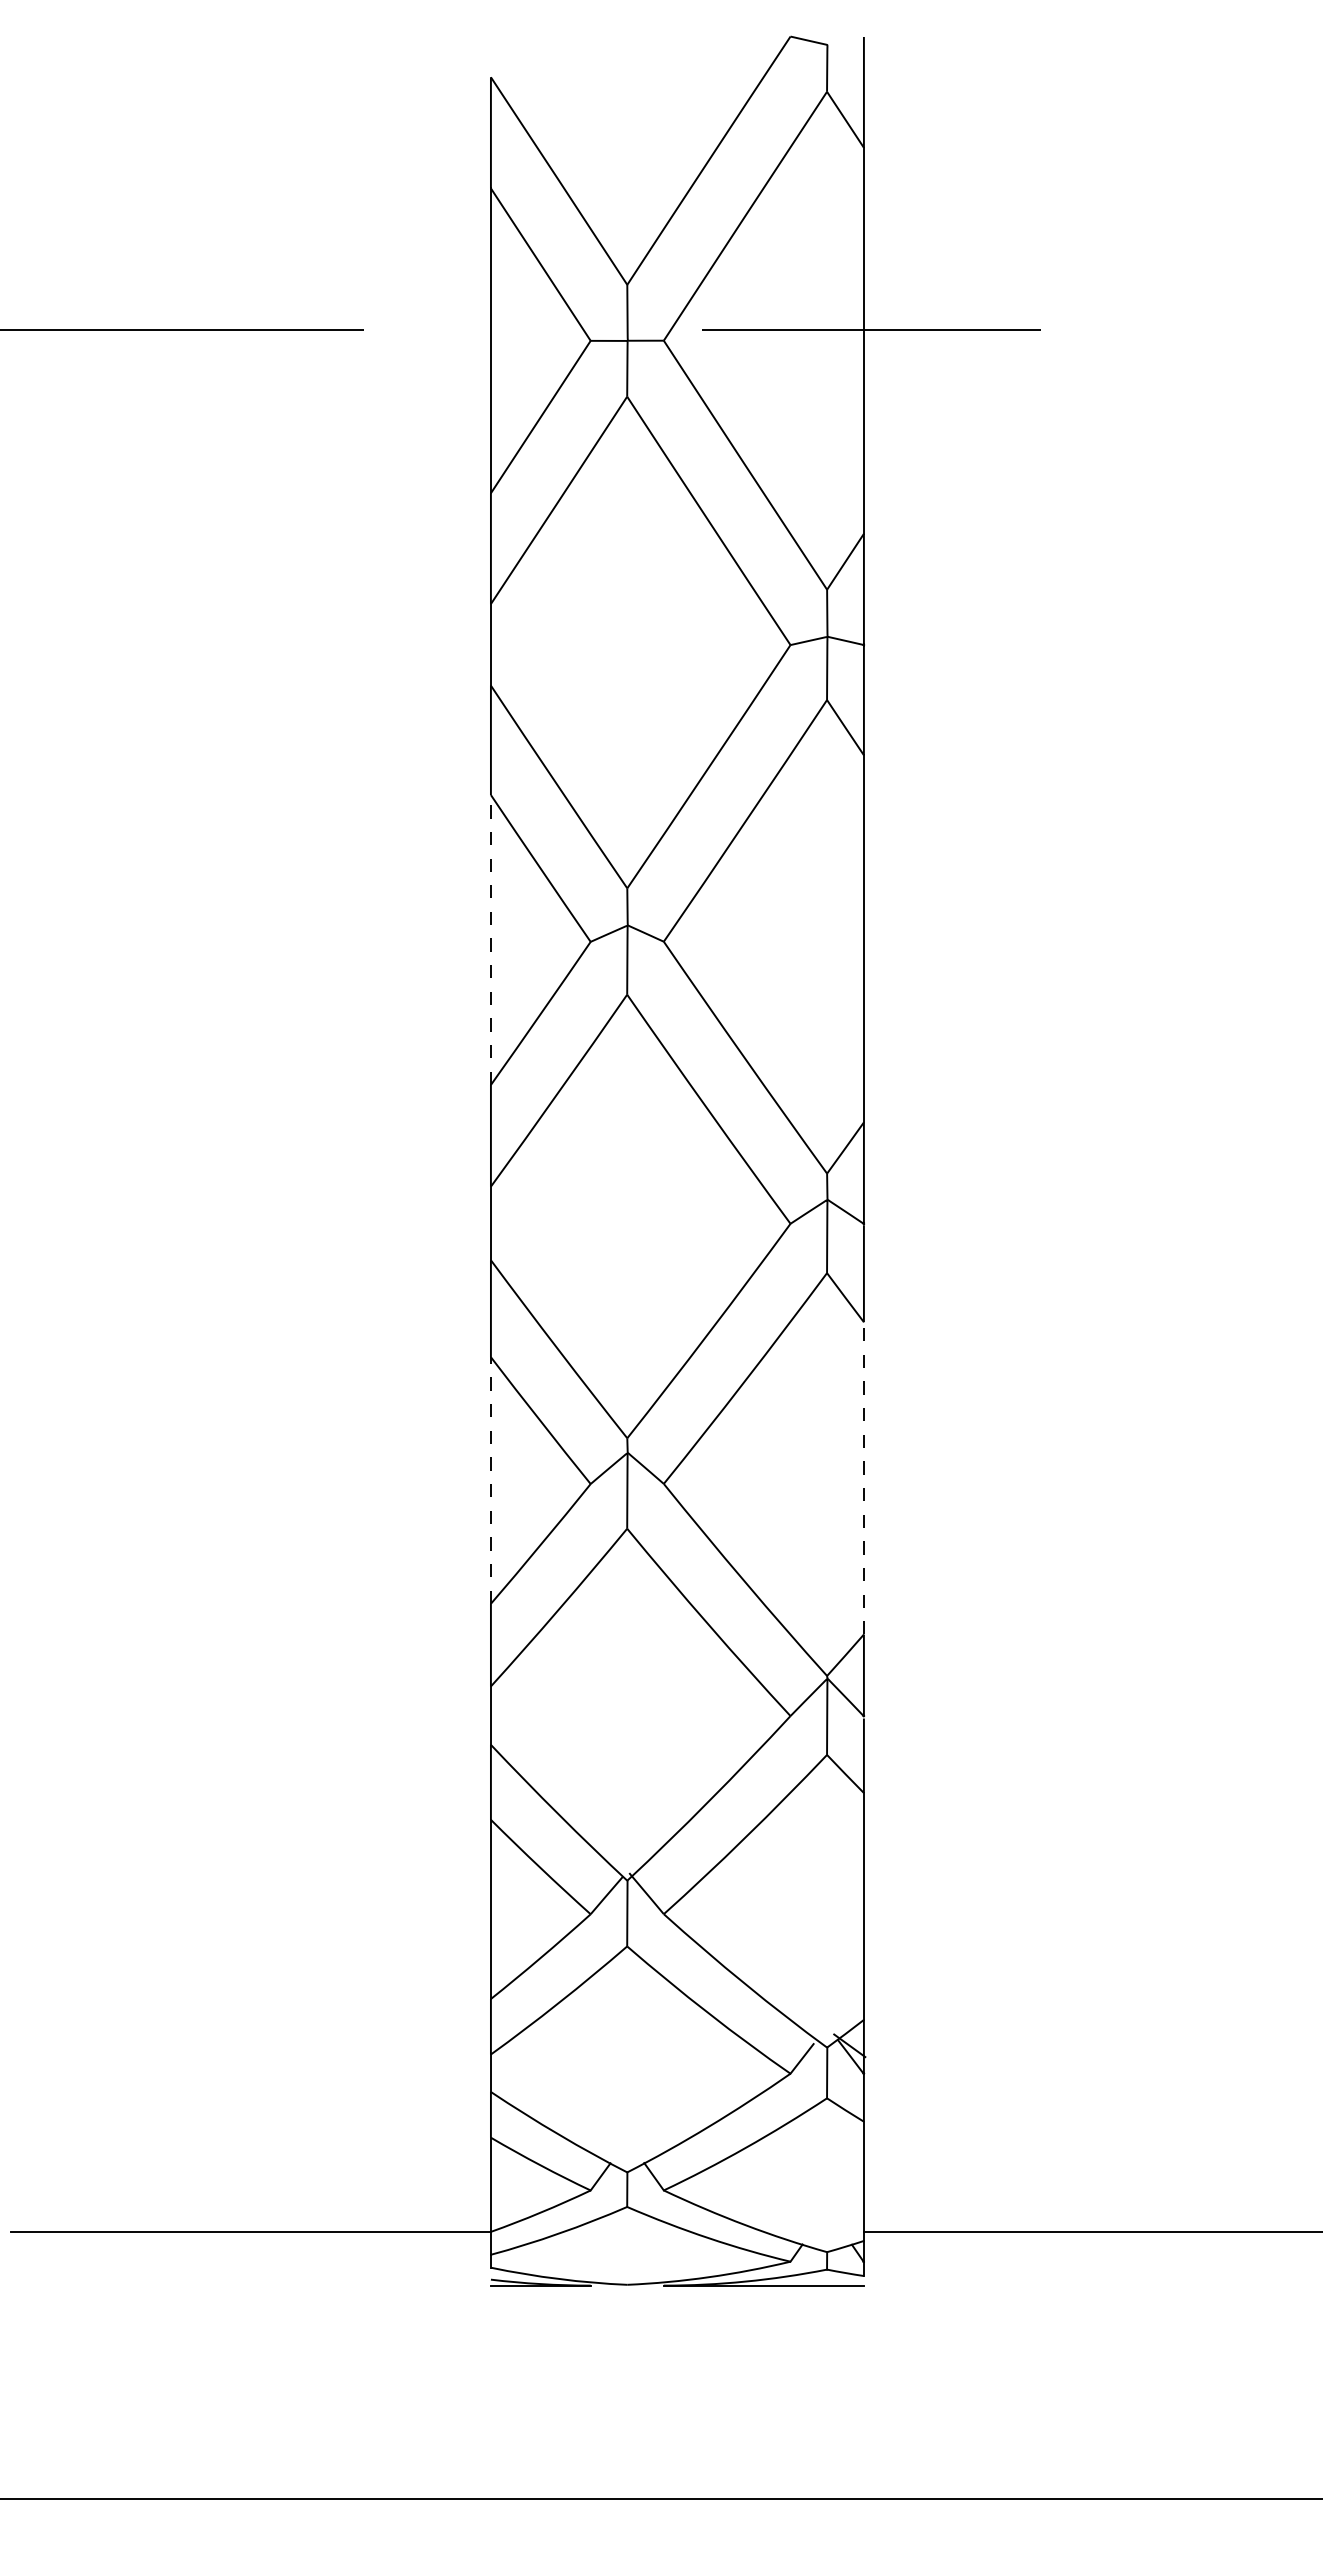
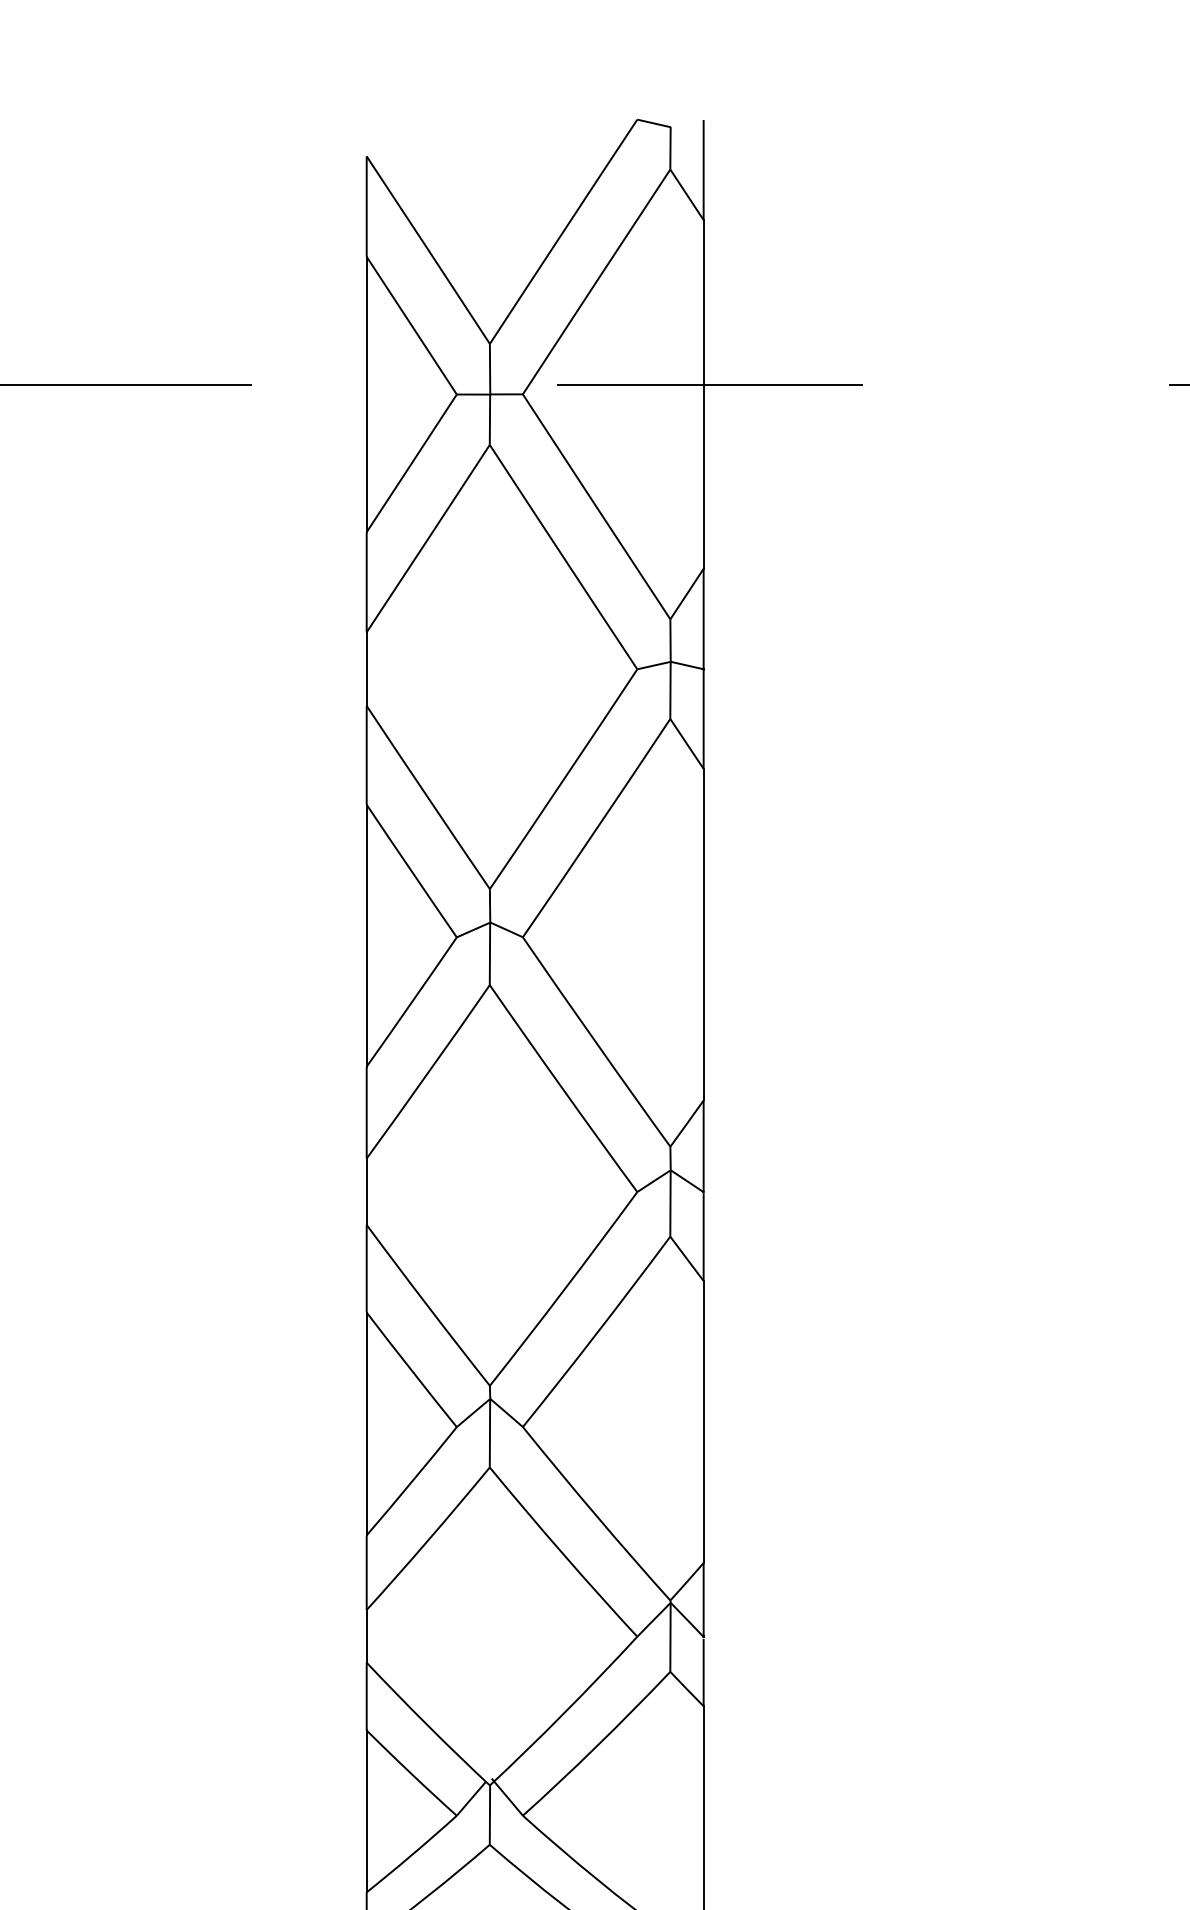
line: (490, 940) -> (366, 936), dashed -> solid
line: (863, 1477) -> (703, 1421), dashed -> solid
line: (490, 1480) -> (366, 1423), dashed -> solid

